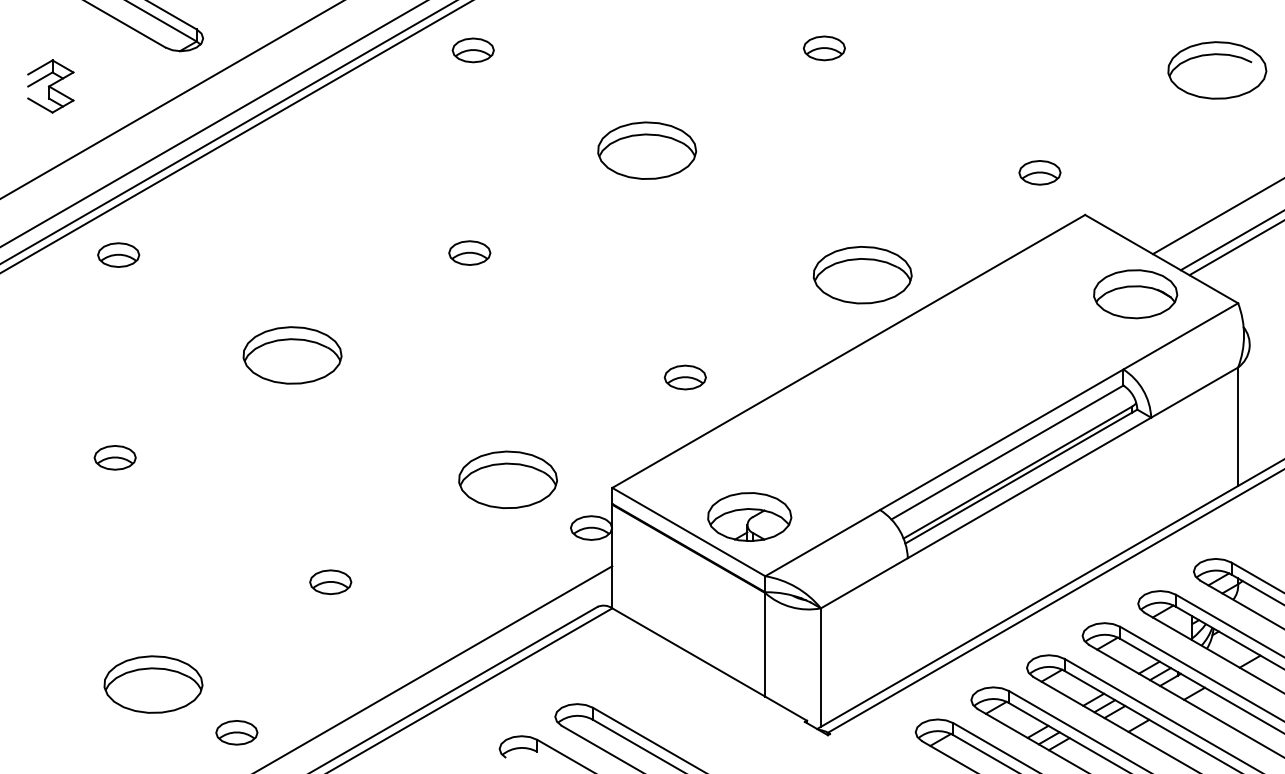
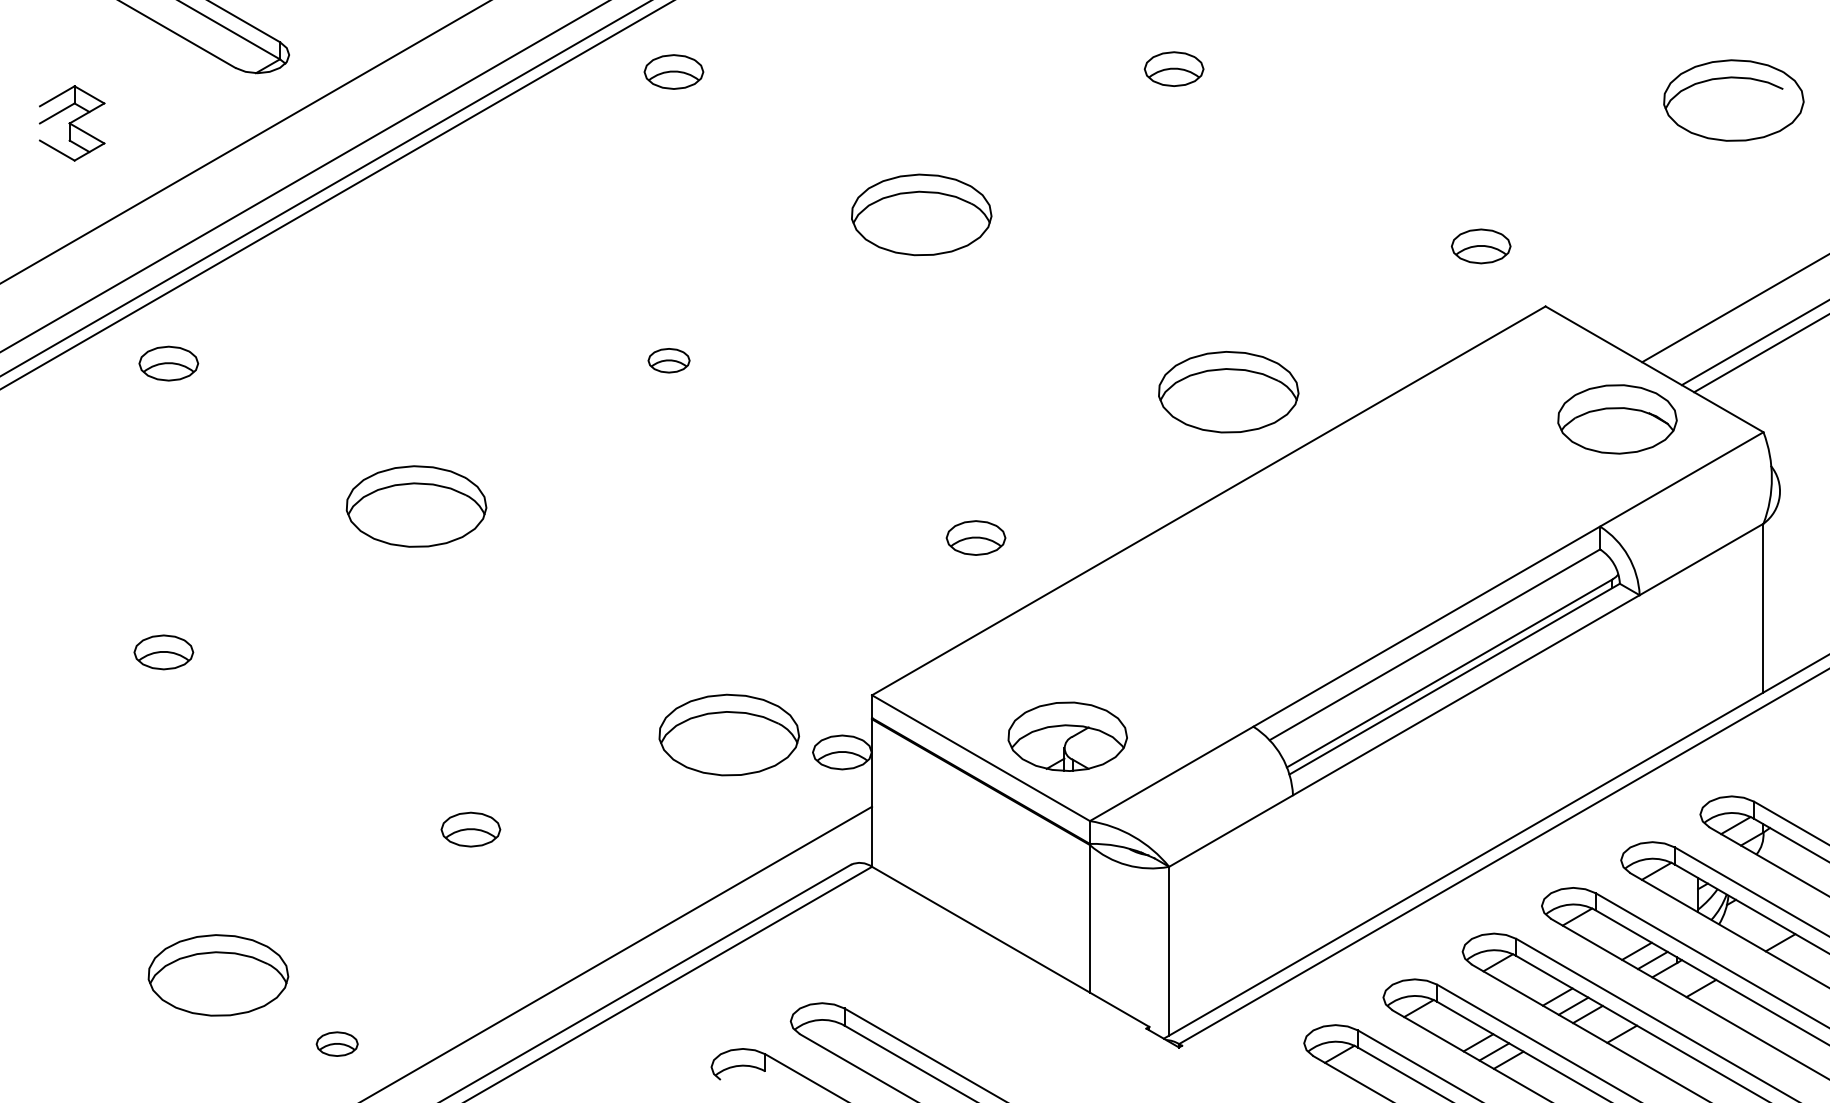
part: (469, 252) -> (668, 359), size x0.7
part: (507, 479) -> (728, 734), moved
part: (236, 732) -> (336, 1043), size x0.7

